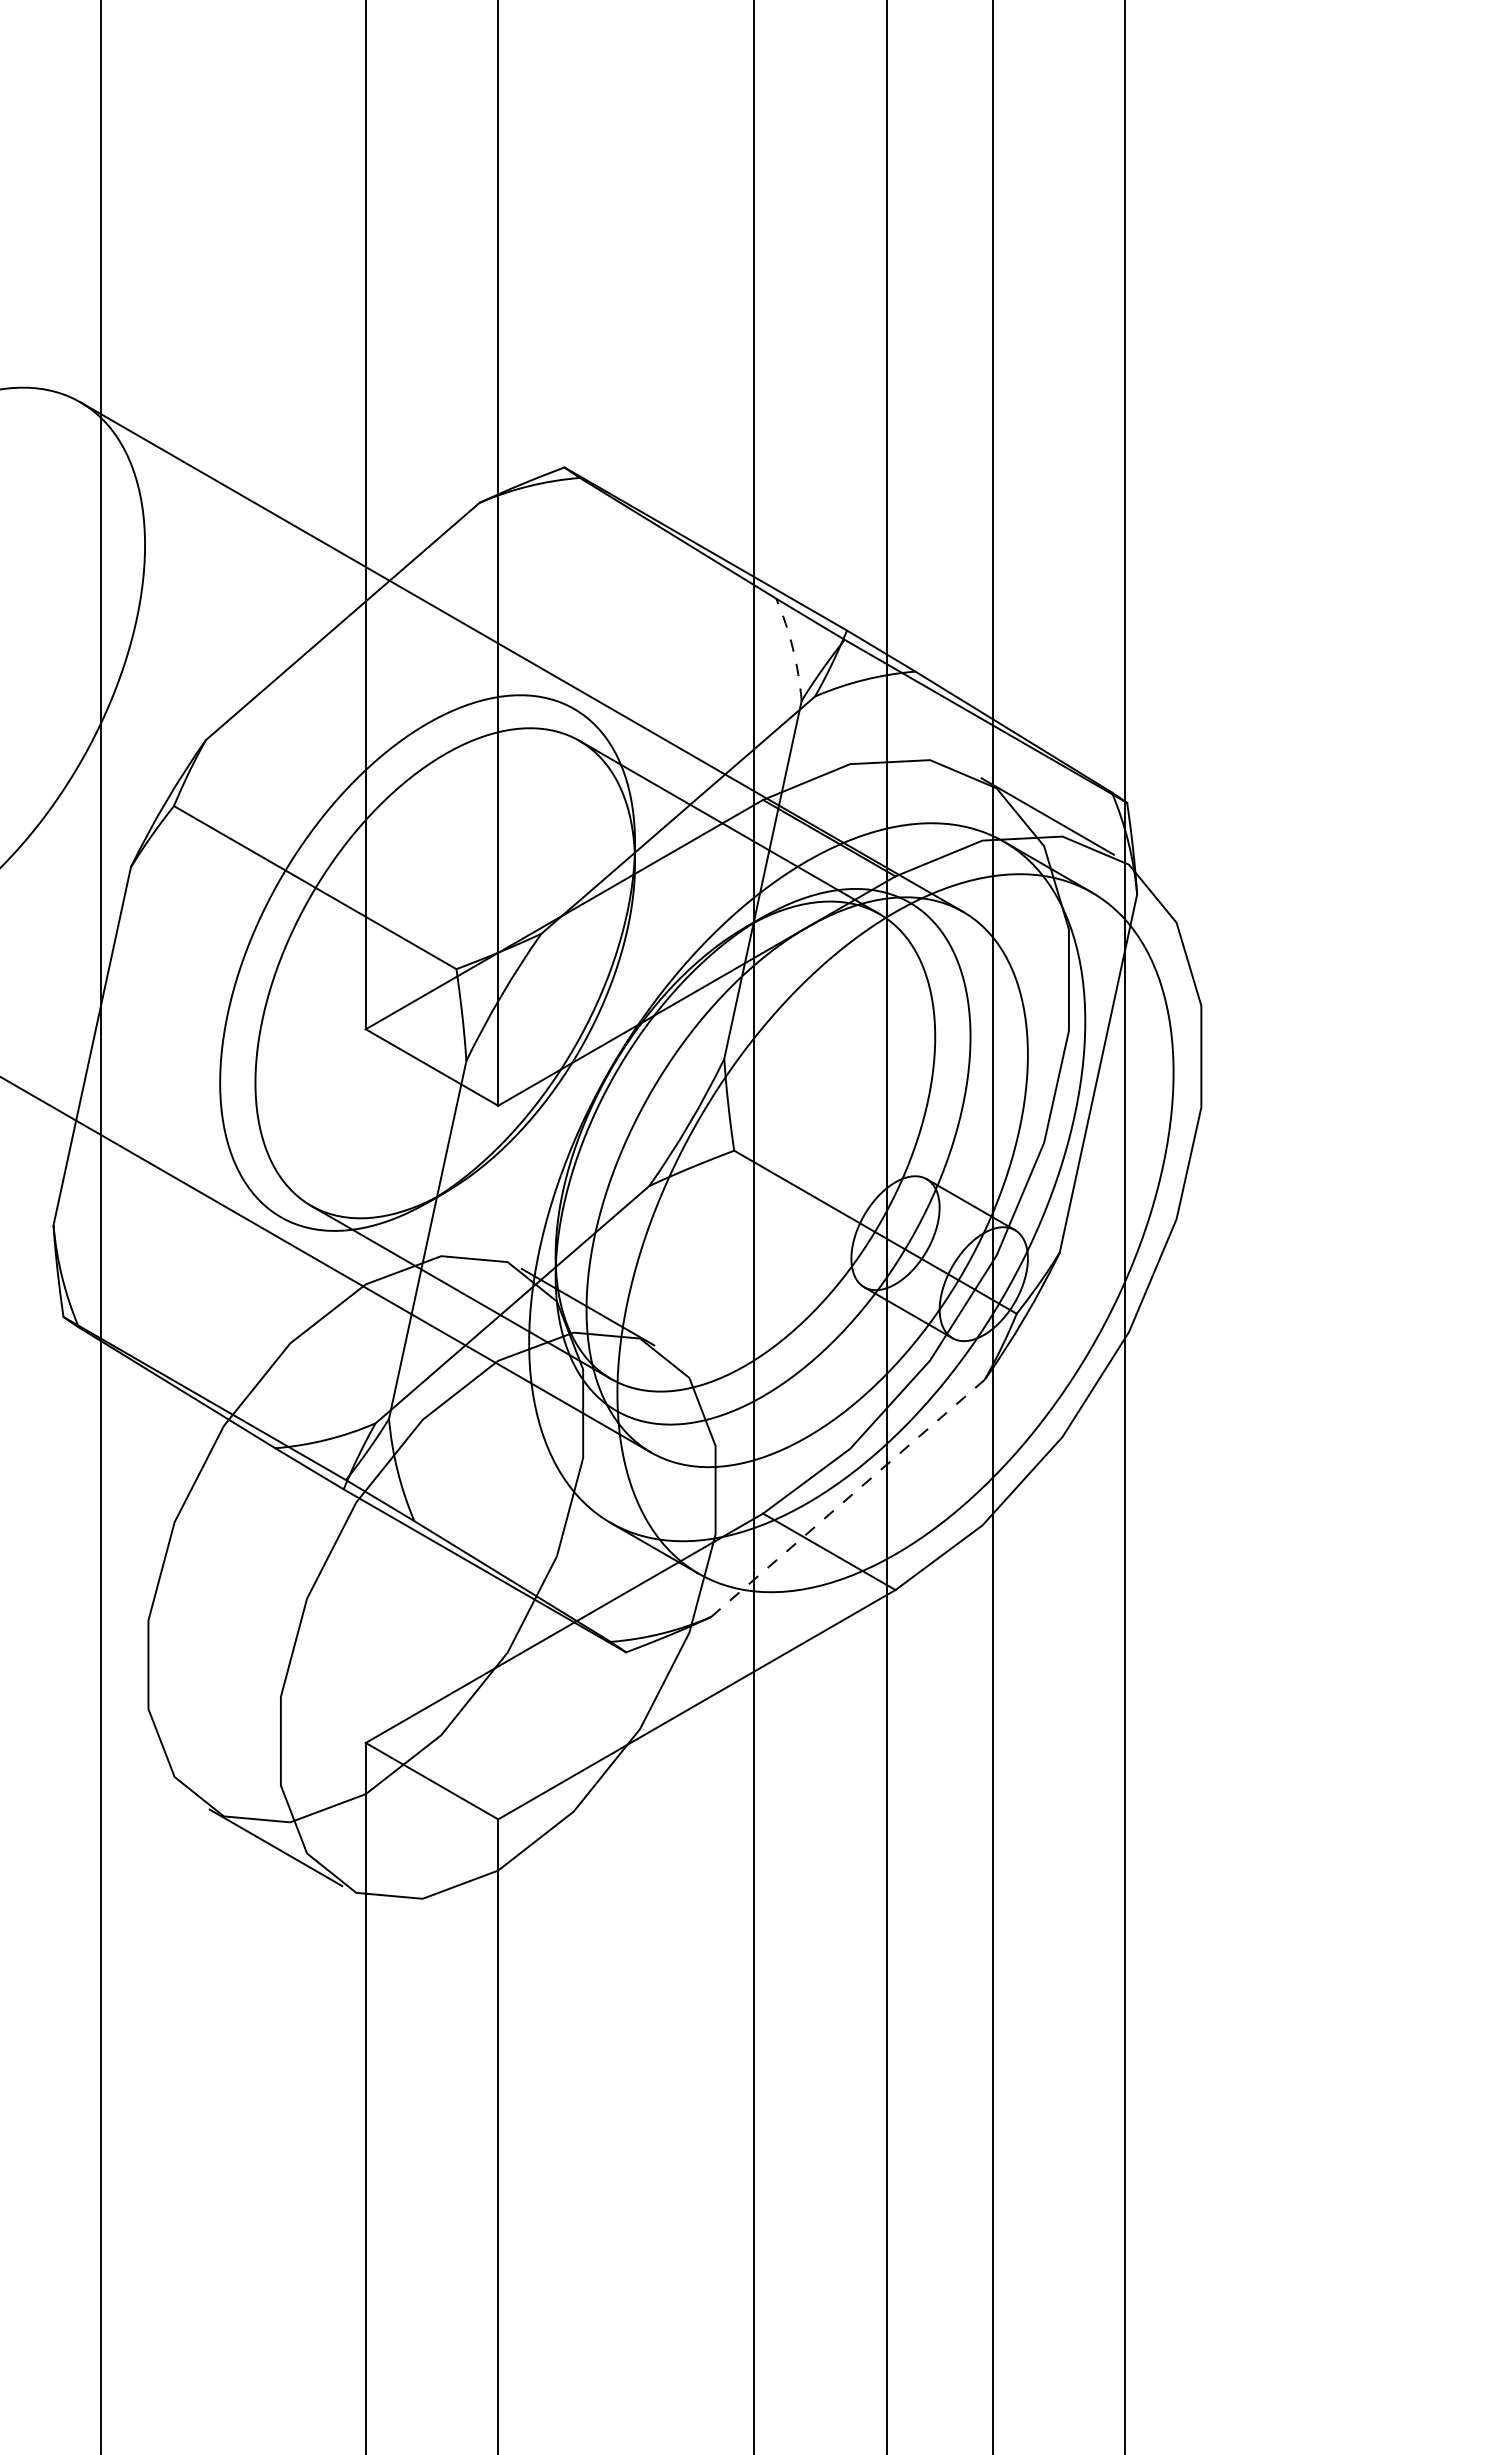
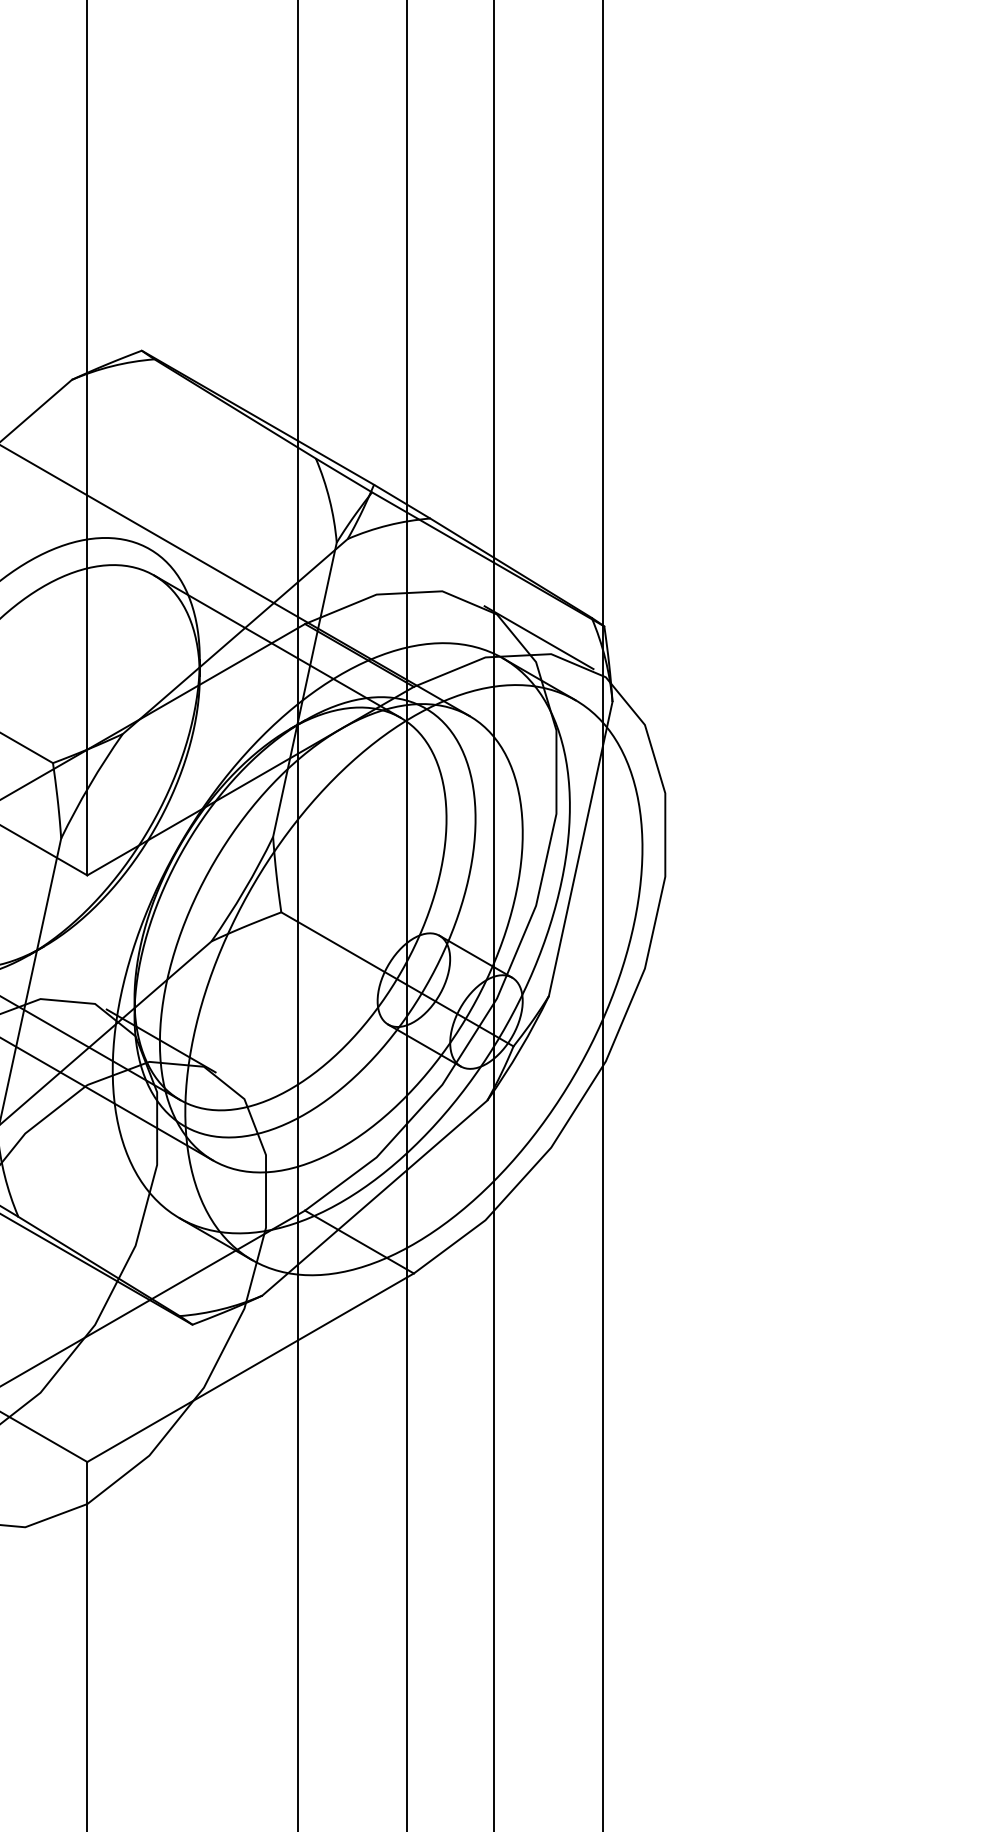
arc: (792, 648) -> (329, 499), dashed -> solid
line: (848, 1498) -> (375, 1198), dashed -> solid

